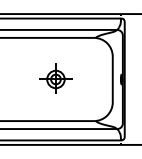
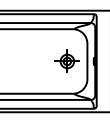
part: (55, 78) -> (67, 60), moved

